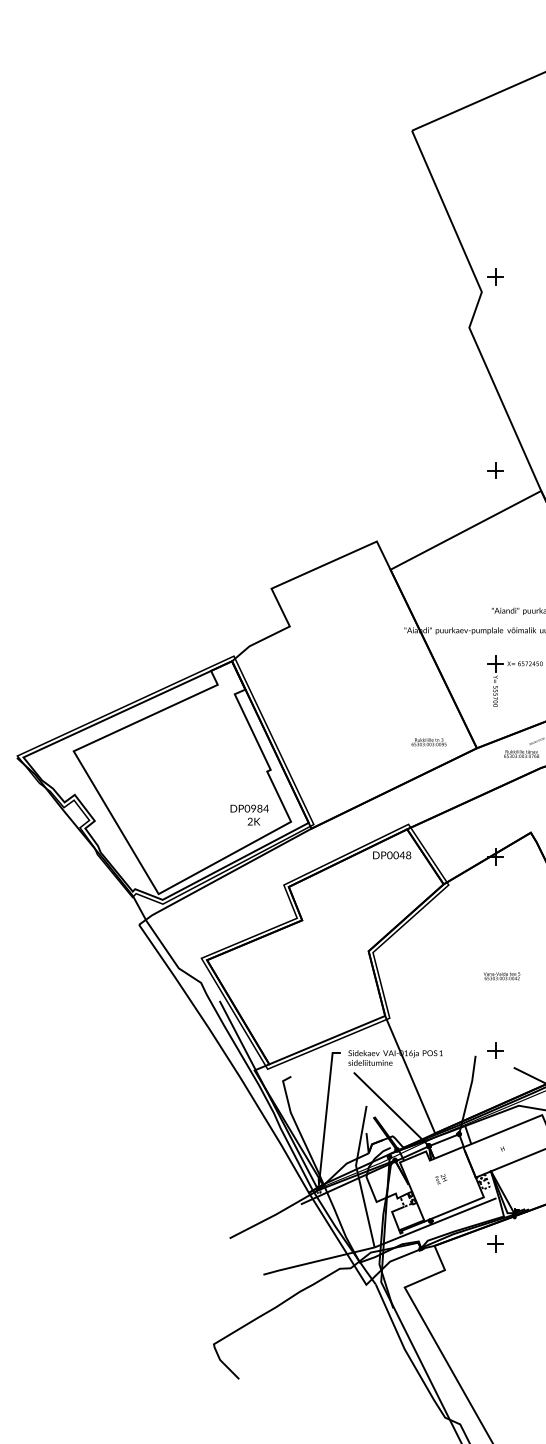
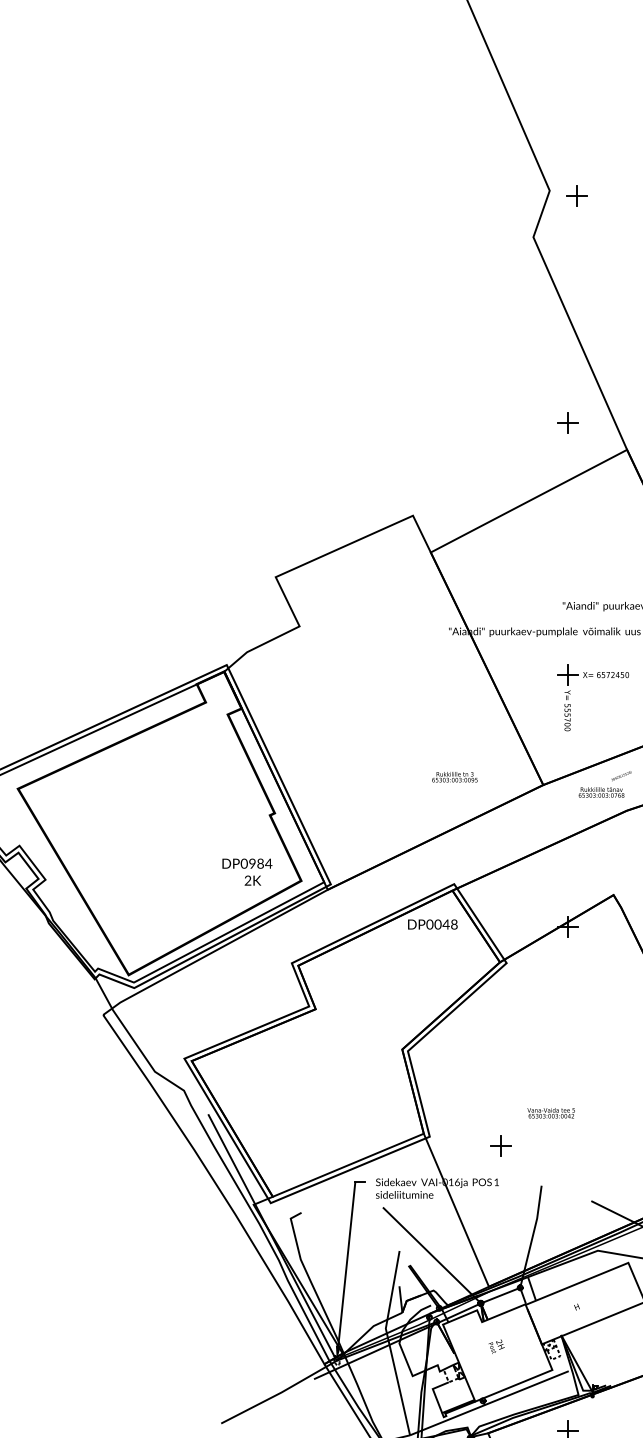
part: (495, 276) -> (576, 195), moved
text: (428, 742) -> (454, 777), moved
text: (502, 976) -> (551, 1113), moved
part: (495, 1050) -> (501, 1146), moved

